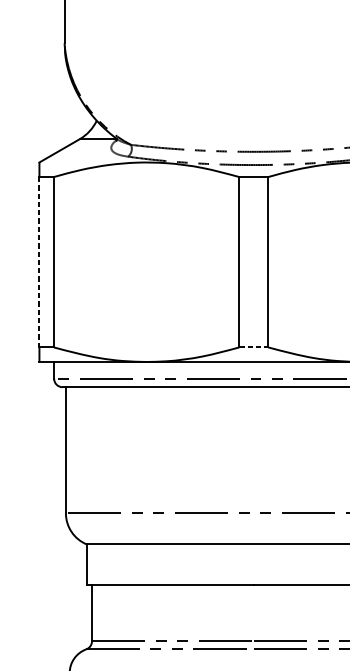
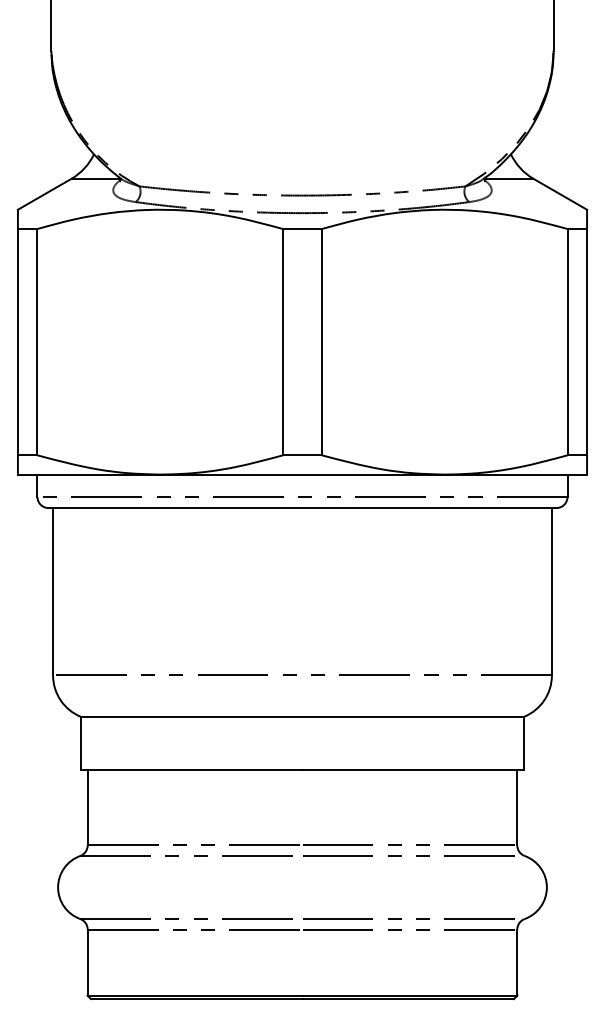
line: (39, 262) -> (17, 342), dashed -> solid
line: (253, 347) -> (302, 455), dashed -> solid

